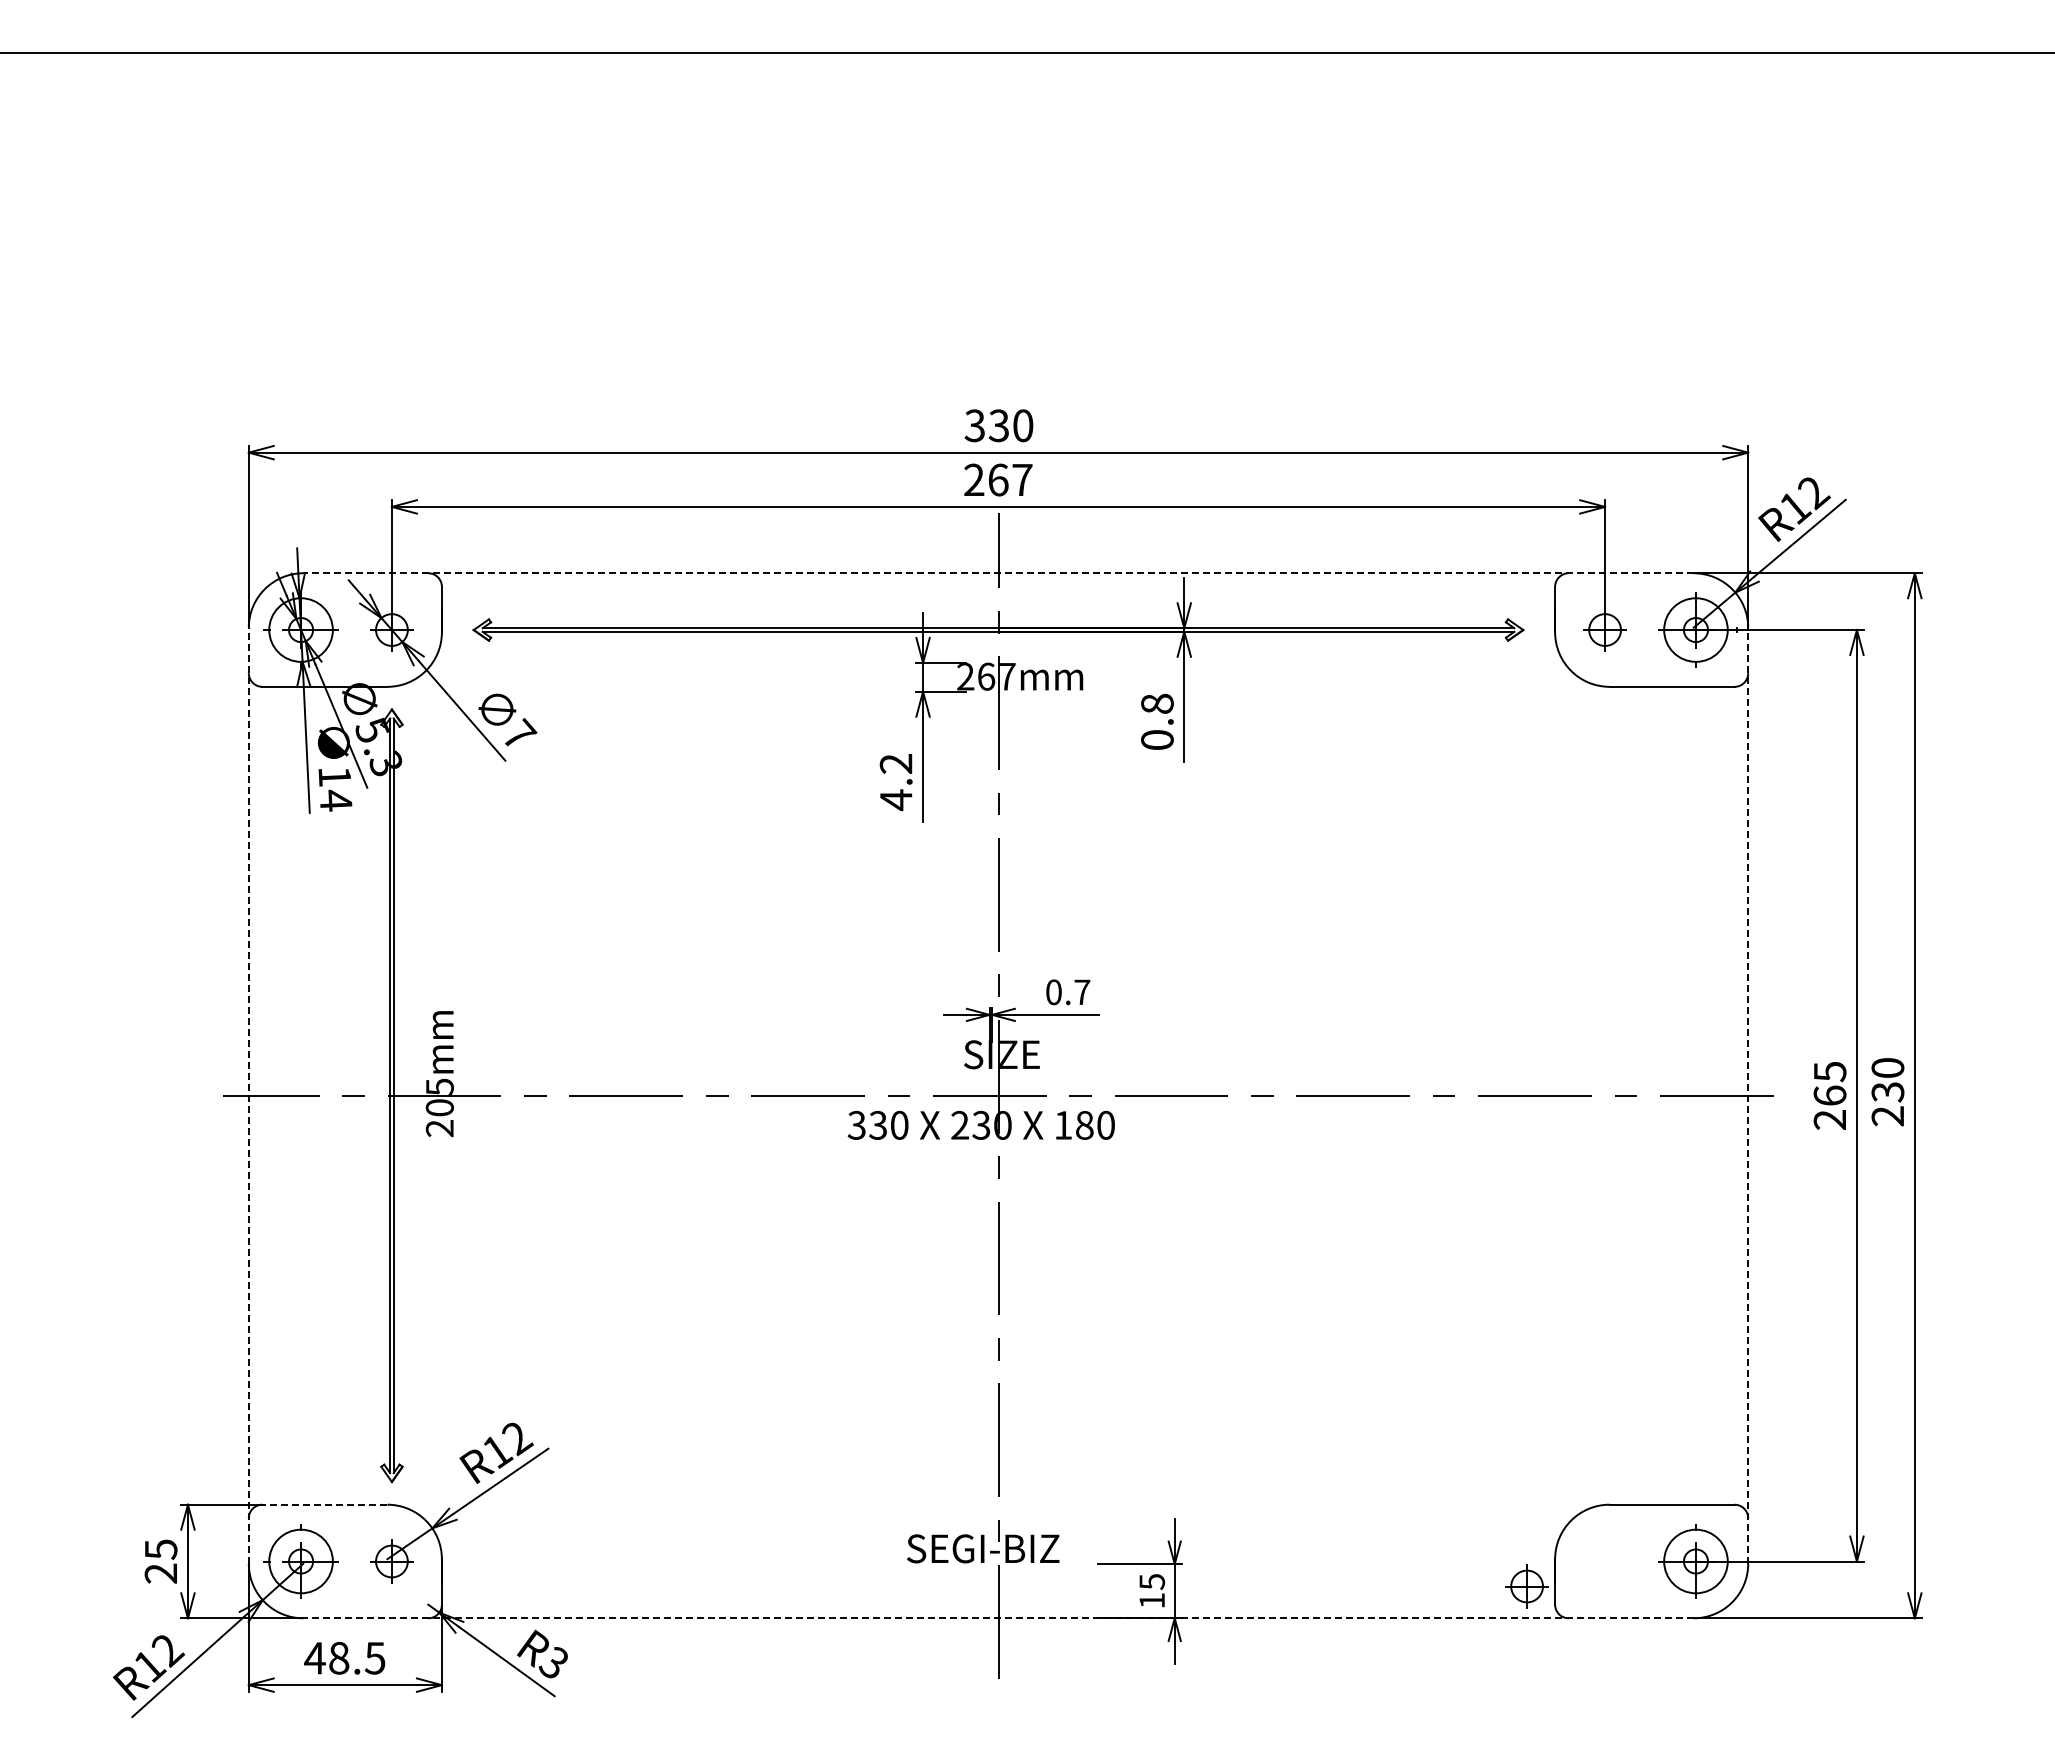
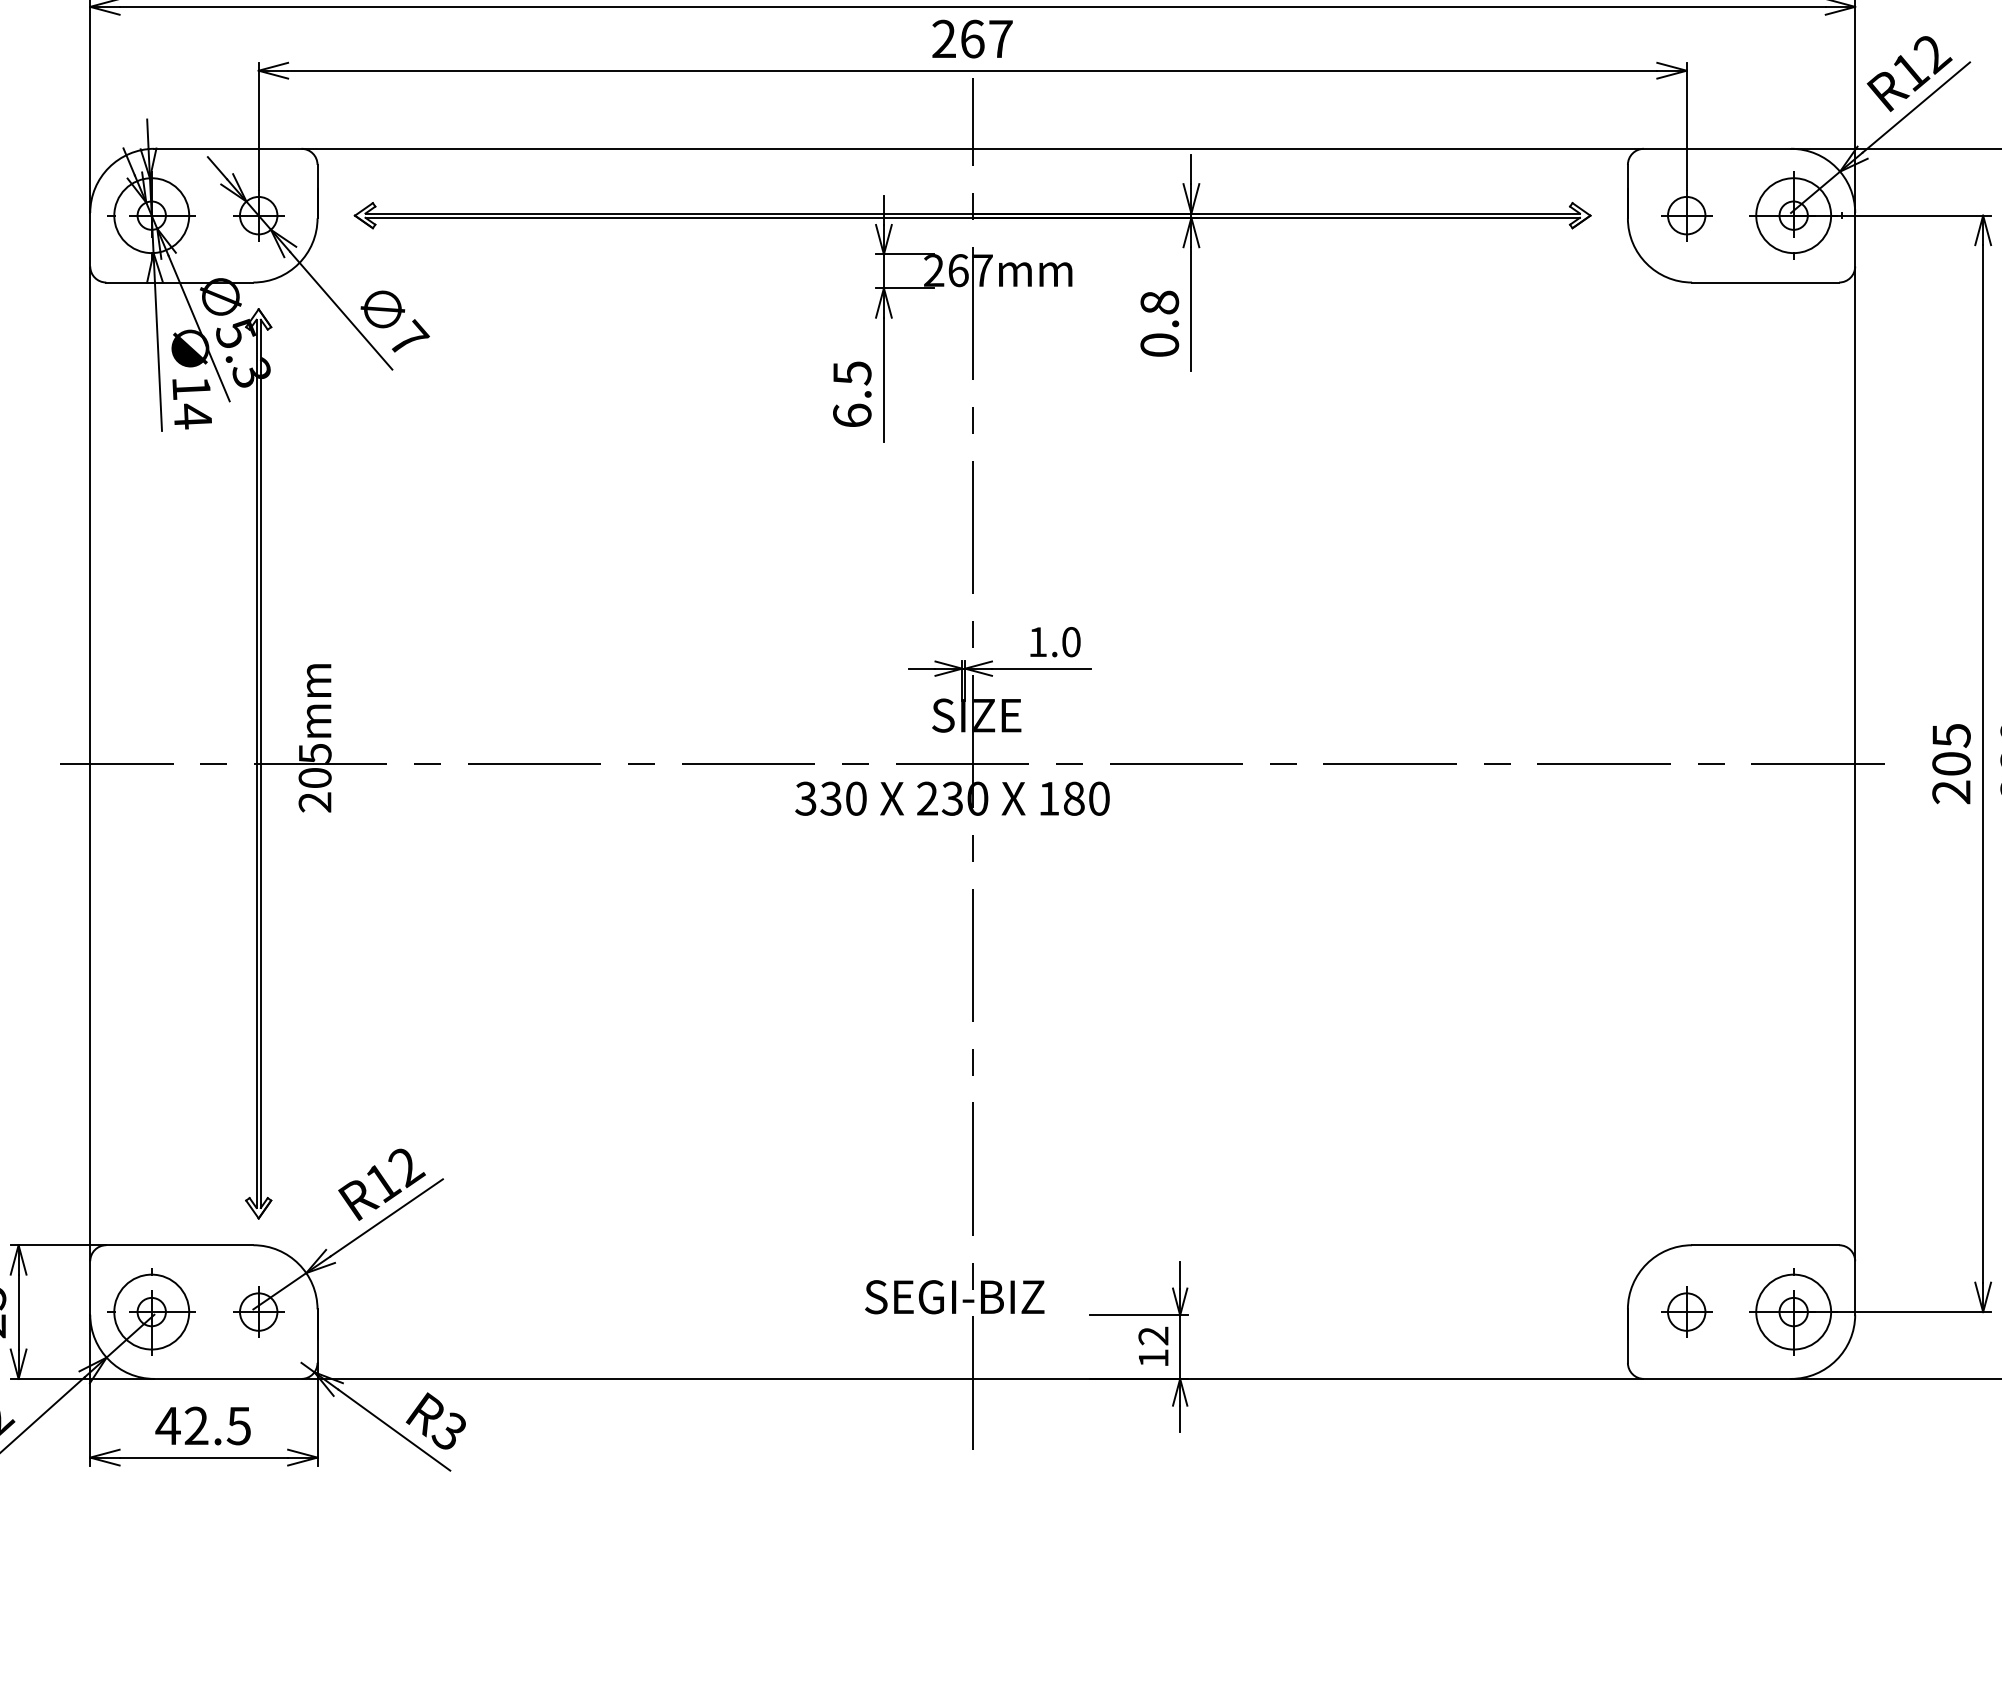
line: (998, 573) -> (972, 149), dashed -> solid
text: (895, 782) -> (851, 395), 4.2 -> 6.5
text: (1068, 992) -> (1055, 642), 0.7 -> 1.0
line: (248, 1095) -> (89, 763), dashed -> solid
line: (1748, 1095) -> (1855, 763), dashed -> solid
text: (1829, 1095) -> (1950, 763), 265 -> 205
line: (324, 1504) -> (179, 1244), dashed -> solid
text: (1152, 1582) -> (1153, 1336), 15 -> 12
part: (1526, 1586) -> (1686, 1312), moved
line: (998, 1618) -> (972, 1379), dashed -> solid
text: (339, 1657) -> (196, 1425), 48.5 -> 42.5

